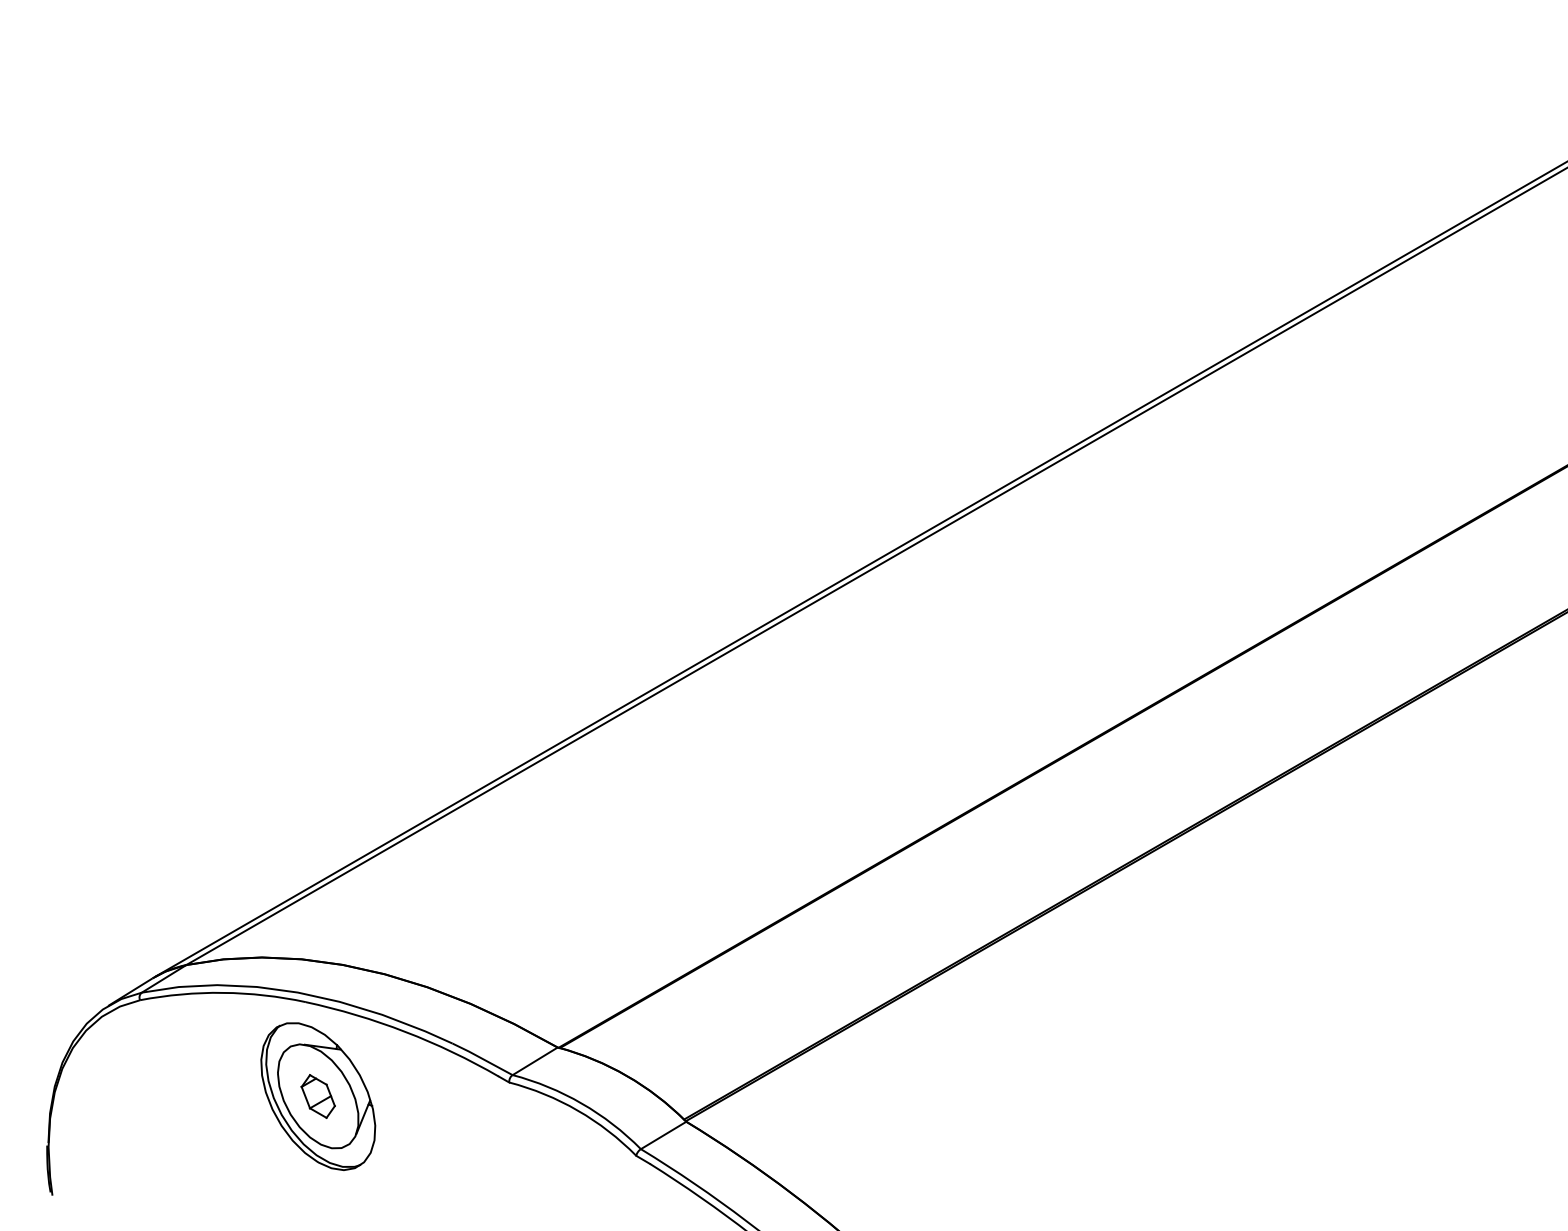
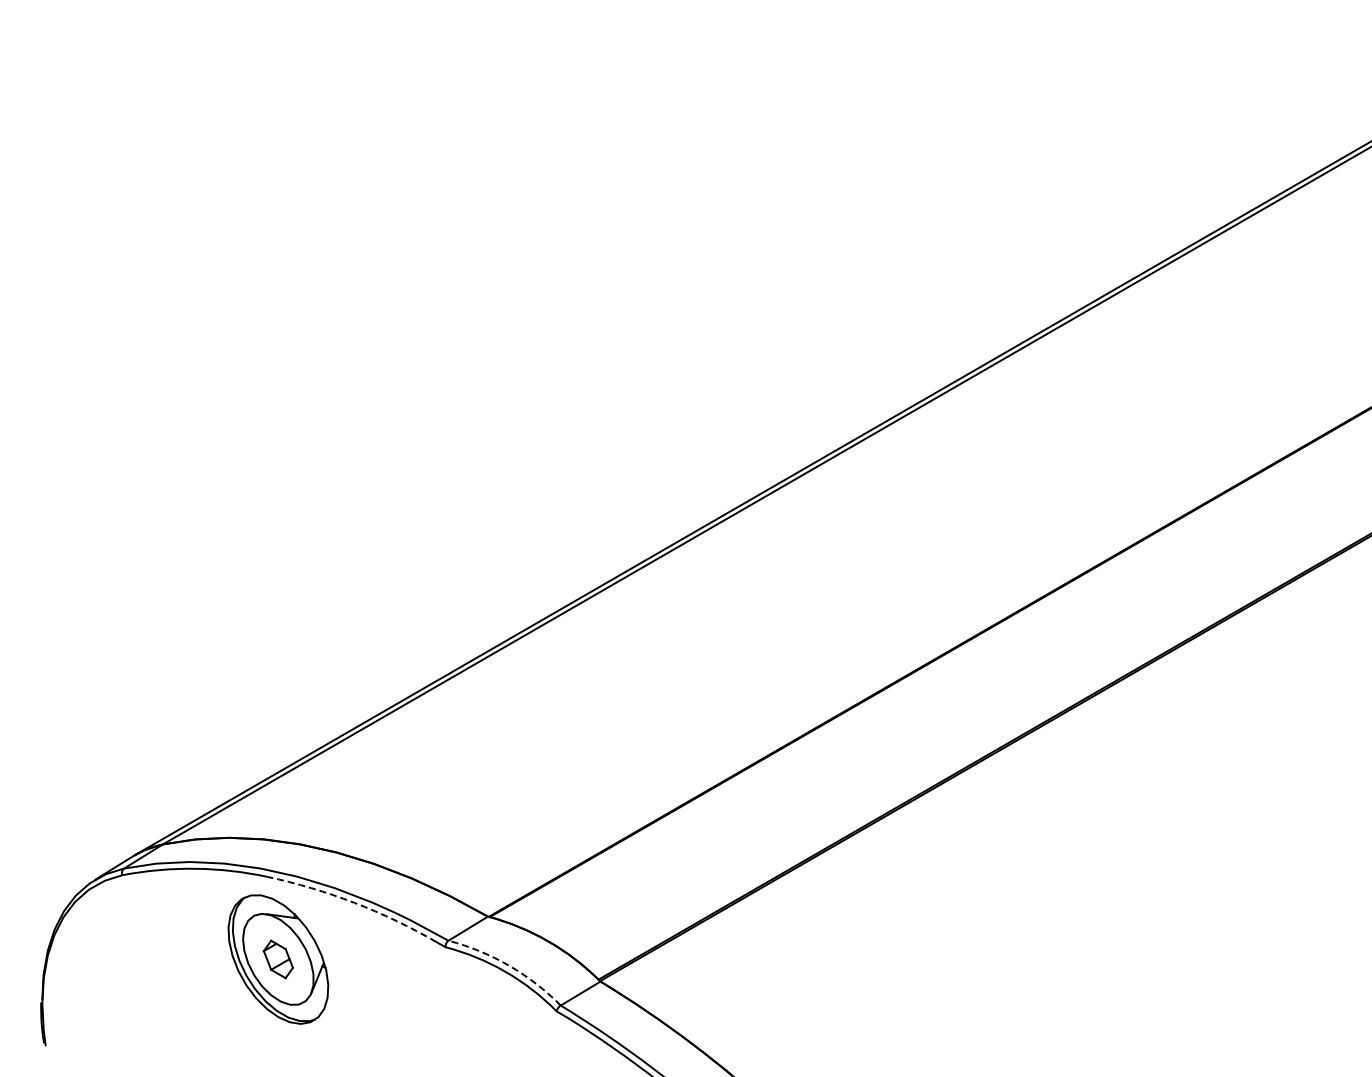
arc: (405, 1031) -> (354, 902), solid -> dashed
arc: (582, 1103) -> (509, 965), solid -> dashed

